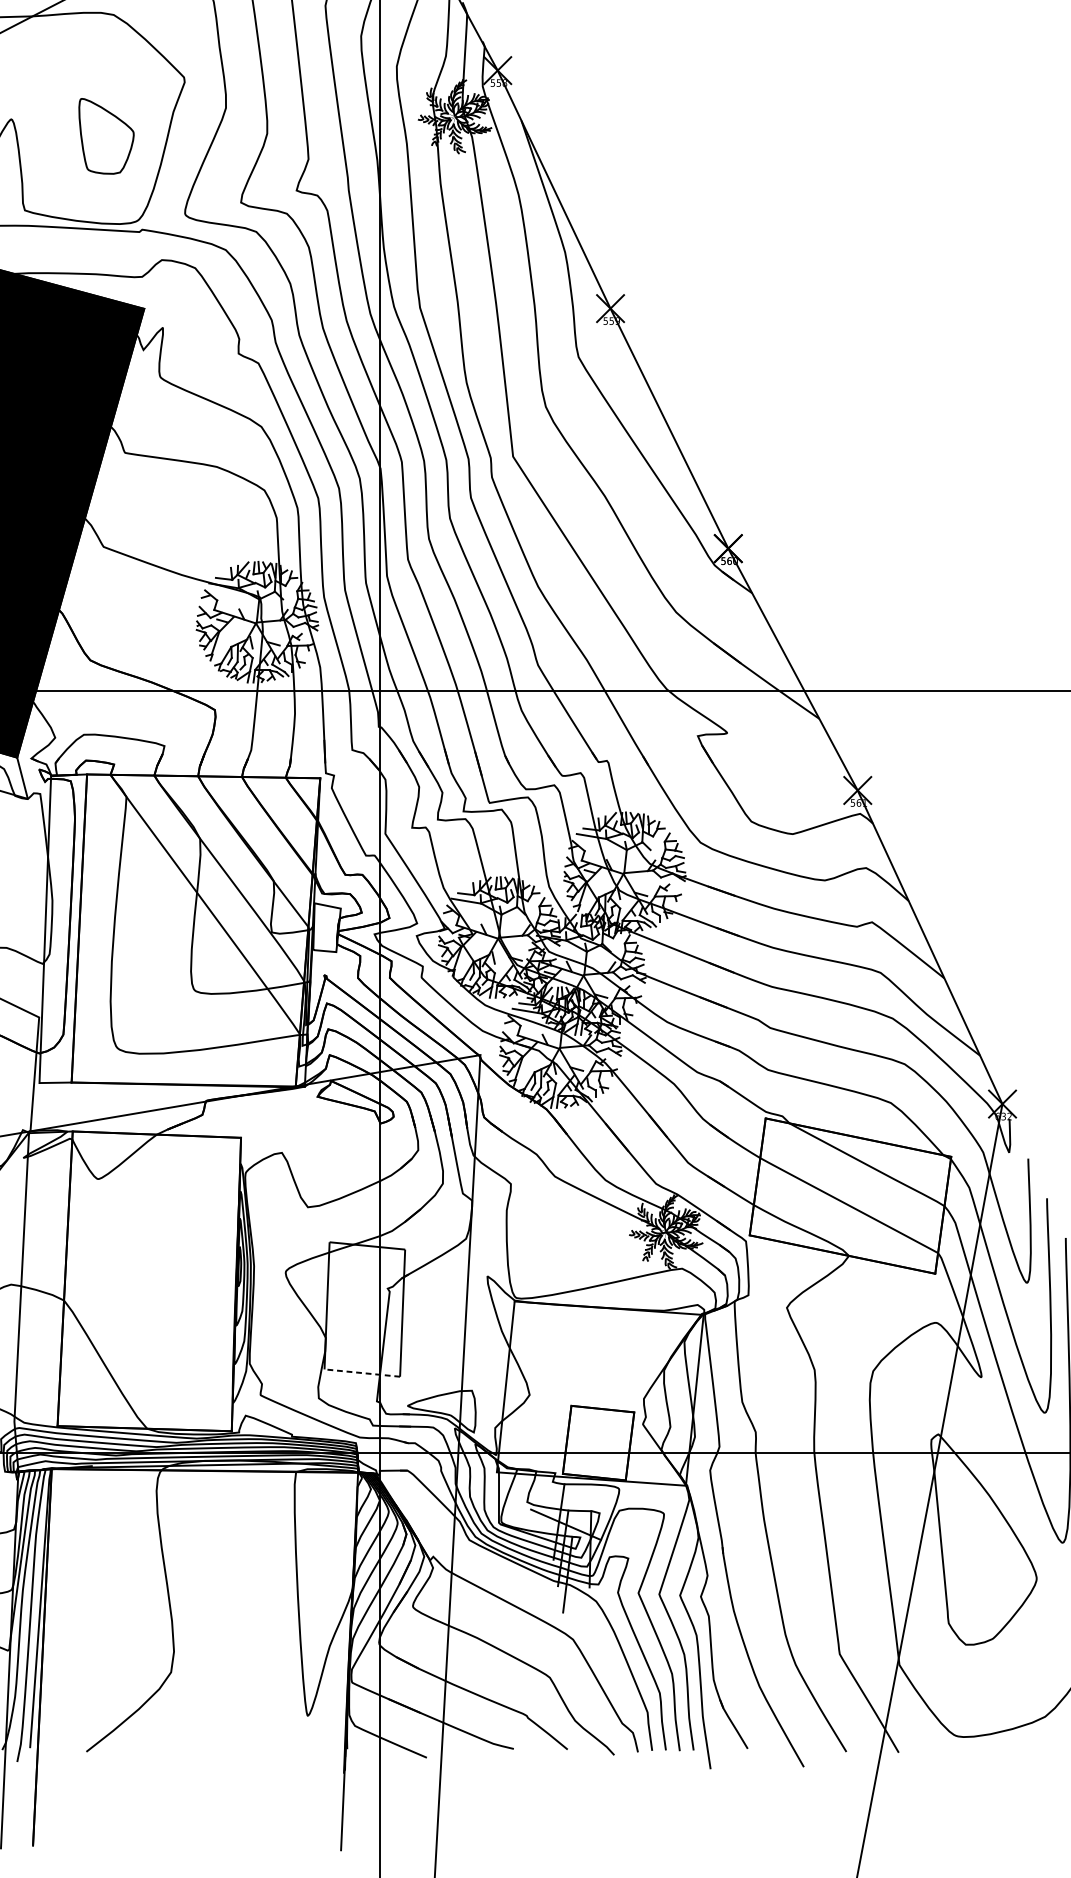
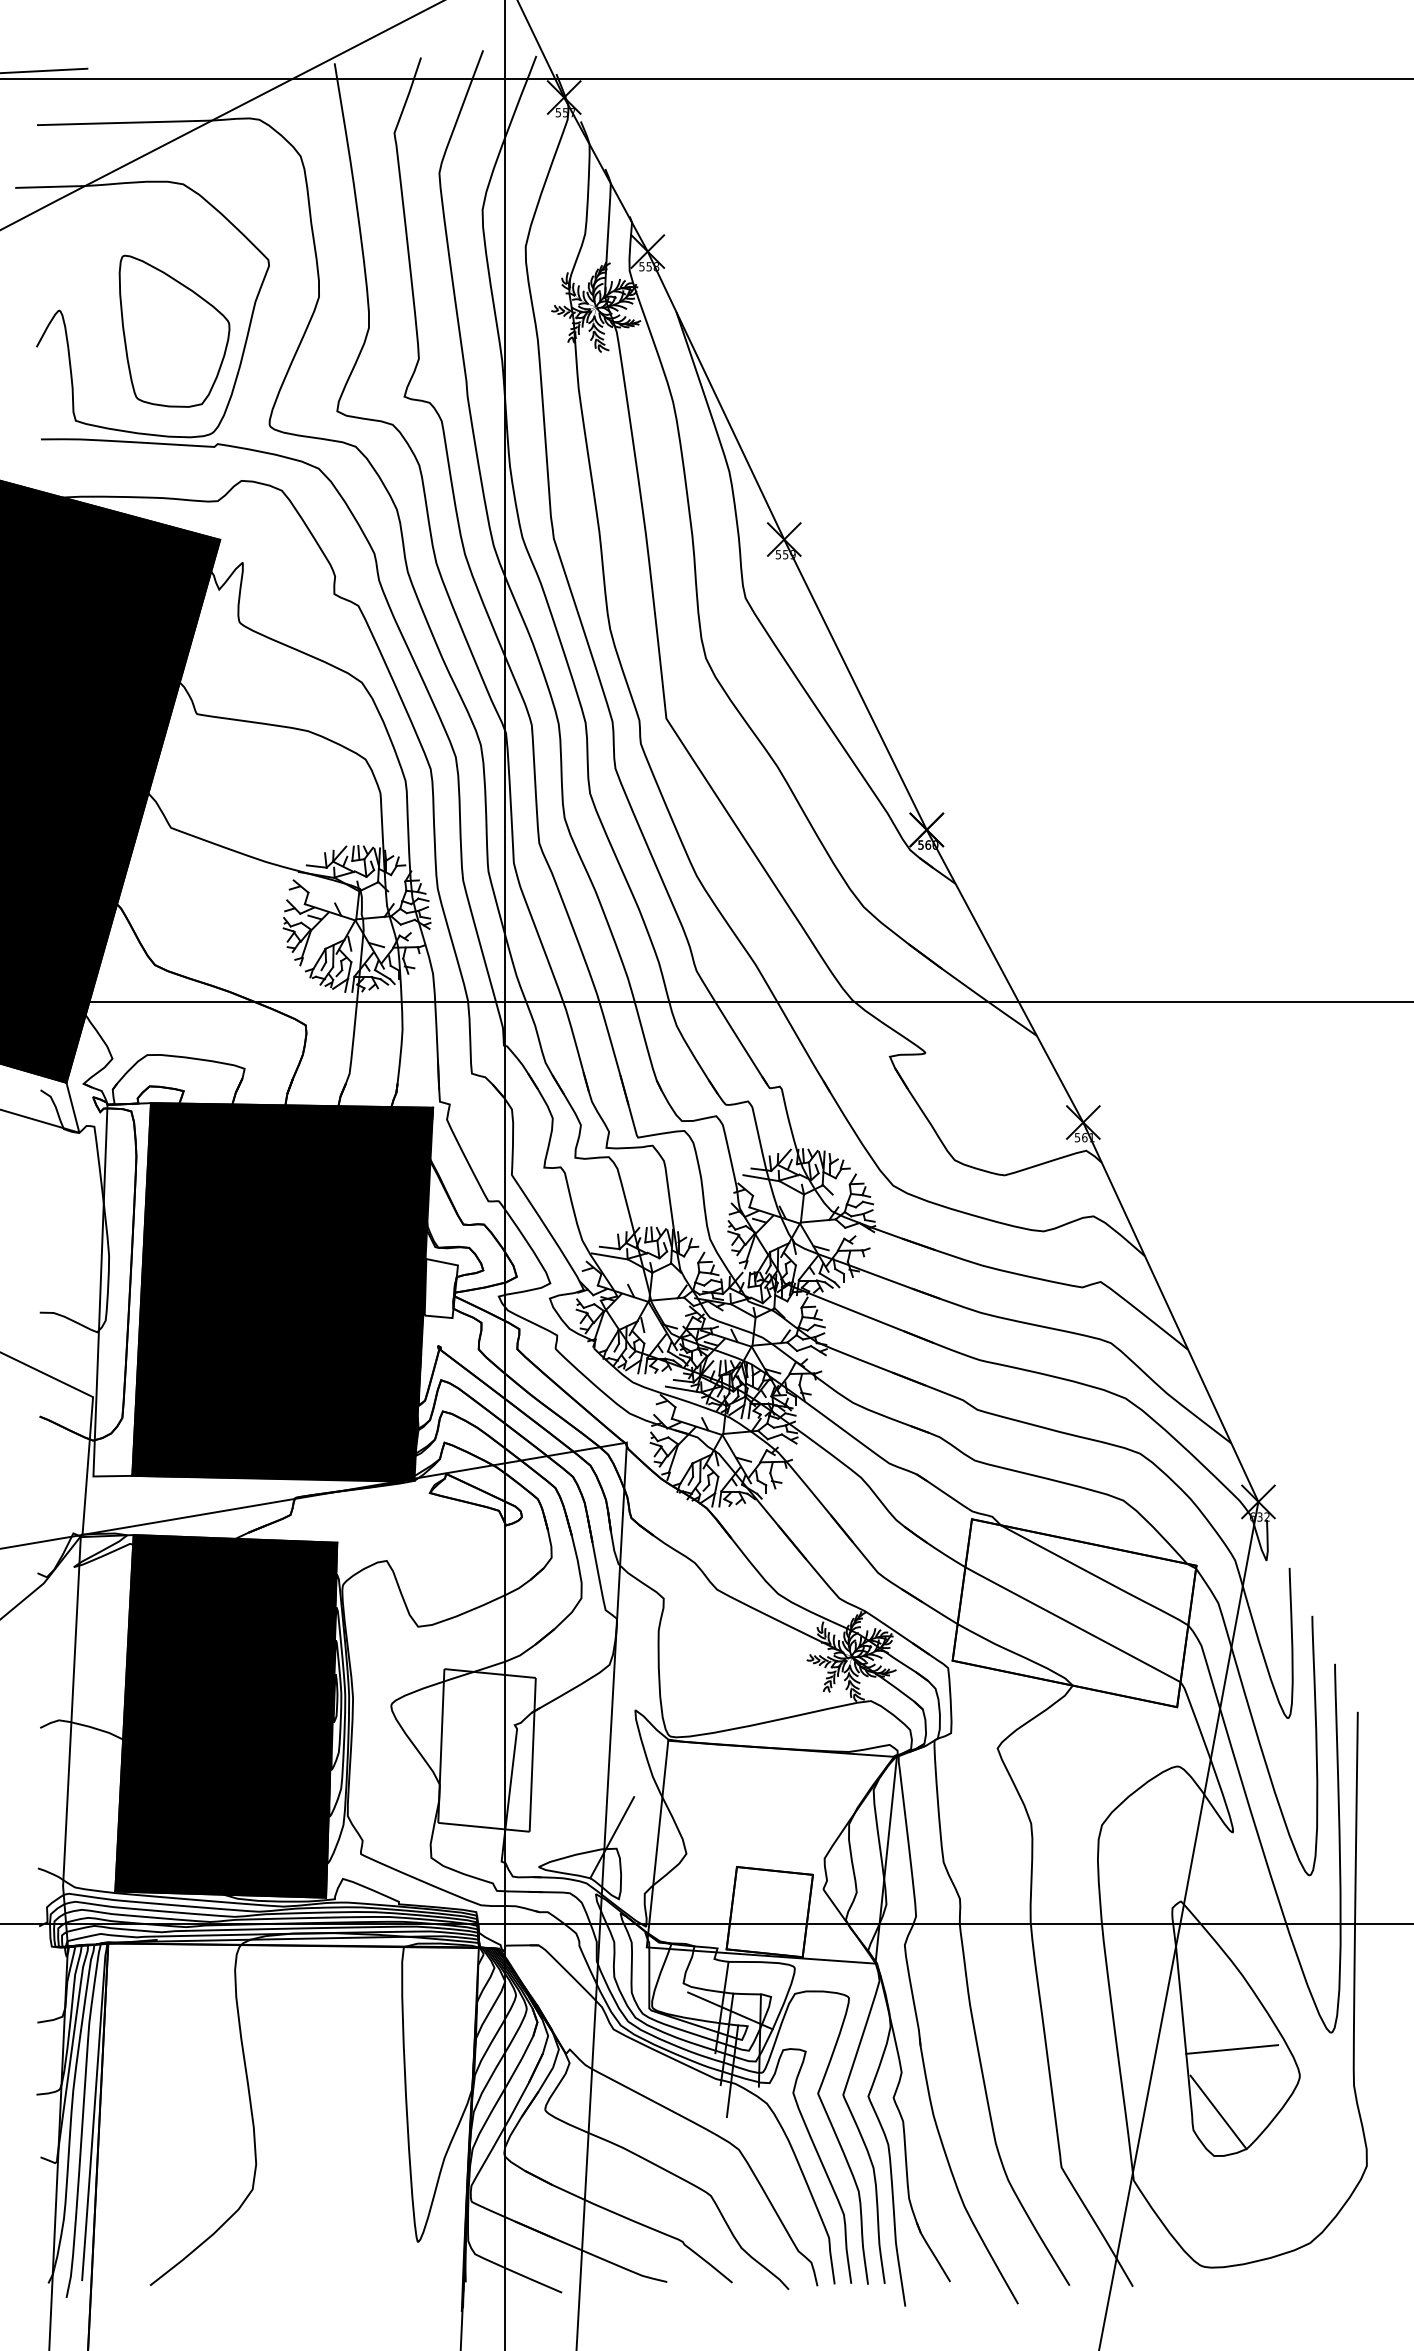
part: (106, 135) -> (174, 330), size x1.67
fill: (195, 930) -> (282, 1291), added
fill: (149, 1281) -> (226, 1716), added
line: (361, 1373) -> (483, 1827), dashed -> solid
line: (468, 1381) -> (612, 1837), added
line: (981, 1556) -> (1232, 2049), added
line: (969, 1608) -> (1218, 2112), added

